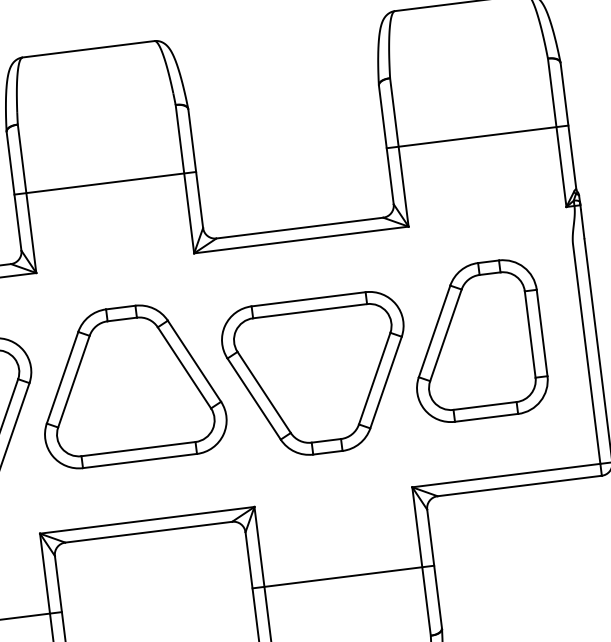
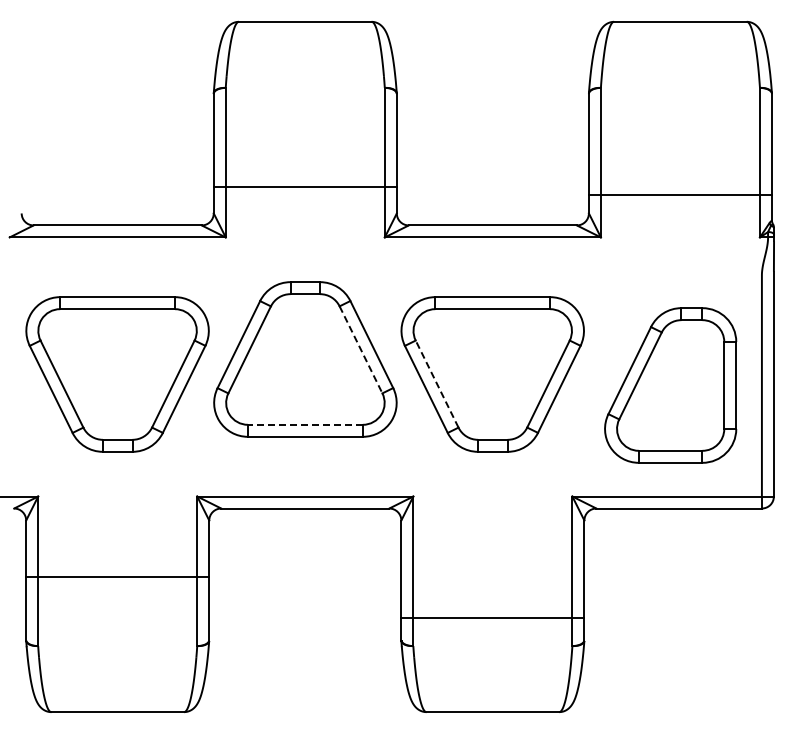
line: (476, 136) -> (679, 194), moved
line: (104, 182) -> (304, 186), moved
part: (476, 341) -> (670, 385), moved
line: (184, 368) -> (361, 350), solid -> dashed
line: (264, 392) -> (437, 384), solid -> dashed
line: (137, 448) -> (304, 424), solid -> dashed
line: (343, 577) -> (492, 618), moved

